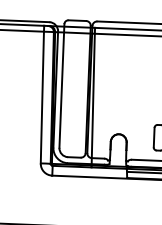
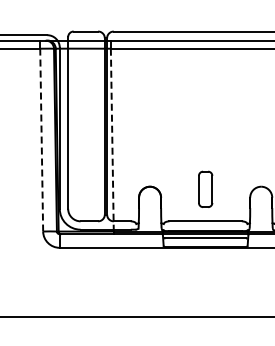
line: (42, 97) -> (41, 139), solid -> dashed
line: (93, 99) -> (112, 140), solid -> dashed

